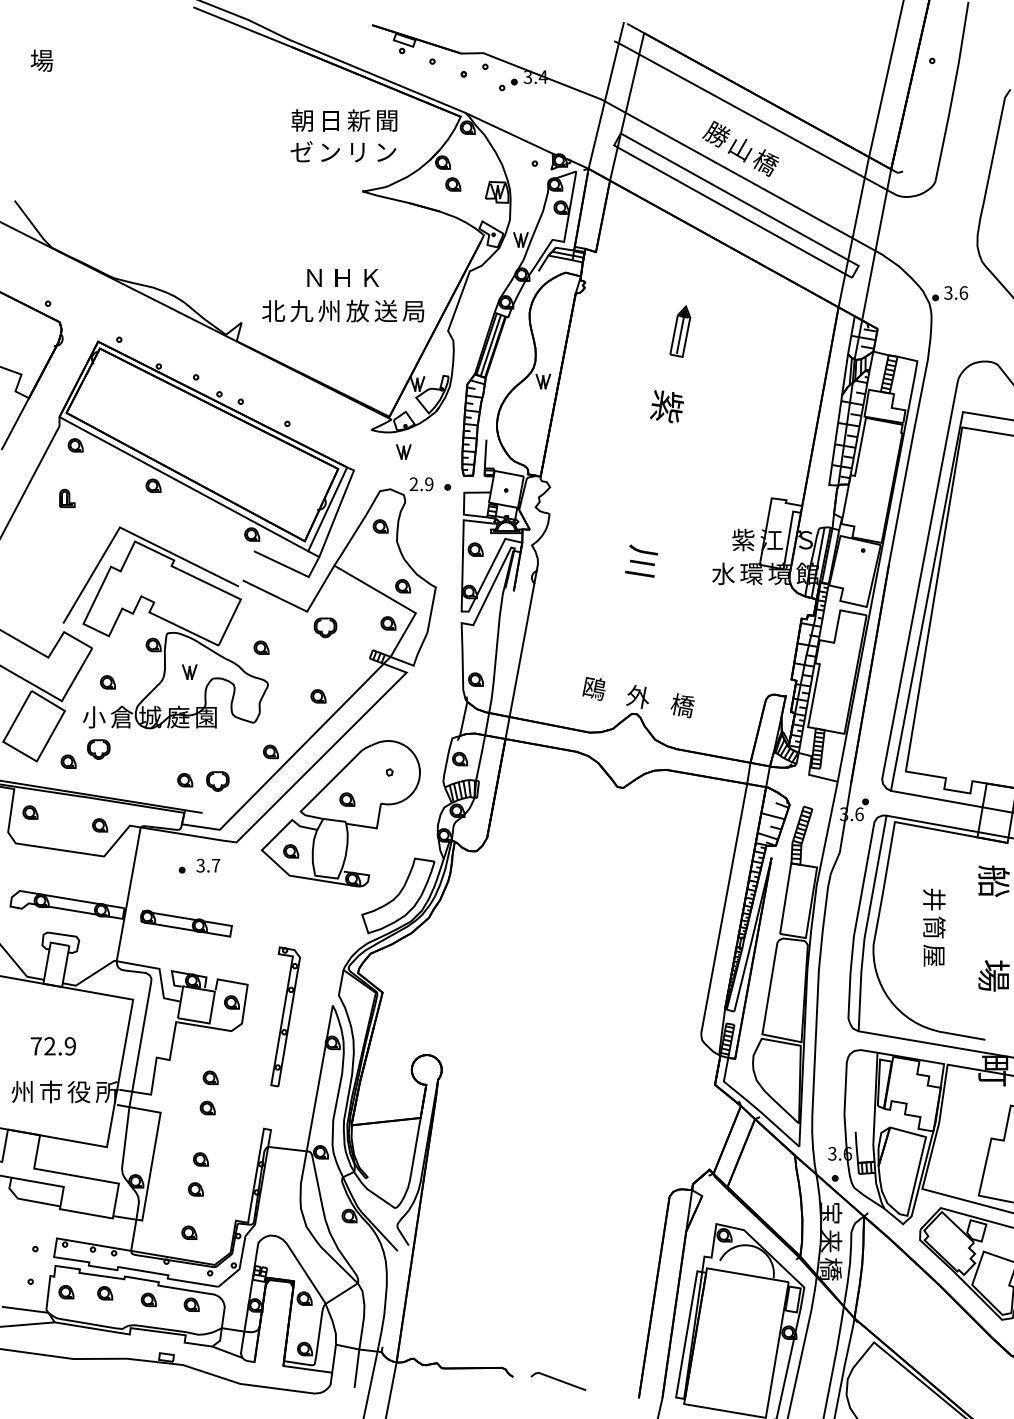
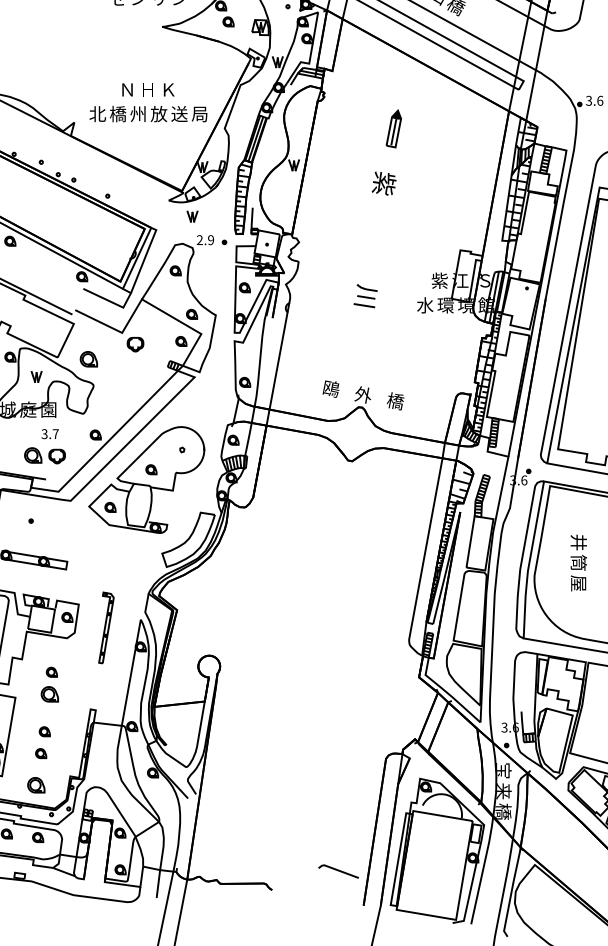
text: (301, 310) -> (118, 113), 九 -> 橋
part: (261, 647) -> (88, 358), size x1.6
part: (318, 696) -> (130, 394), removed
part: (185, 780) -> (33, 455), size x1.6
text: (208, 865) -> (50, 433), moved
part: (285, 1016) -> (106, 627), size x0.7
part: (207, 1107) -> (49, 693), size x1.6
part: (189, 1232) -> (36, 784), size x1.6
line: (558, 1381) -> (338, 871), moved

